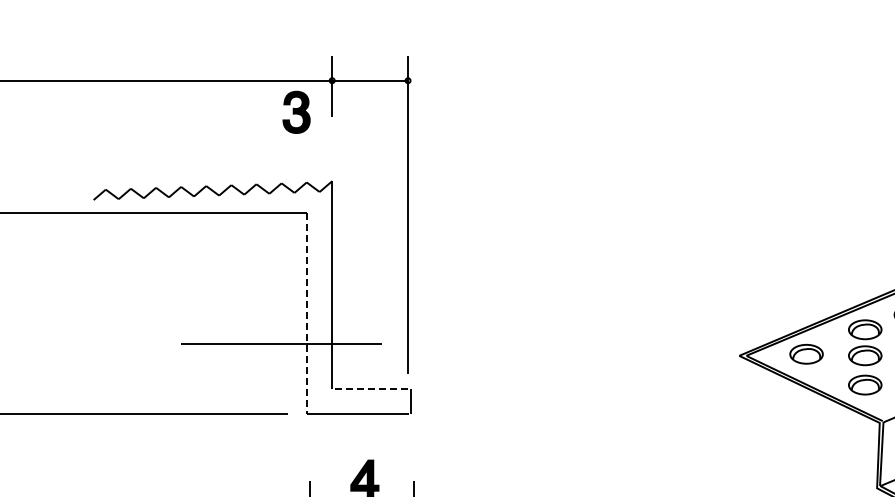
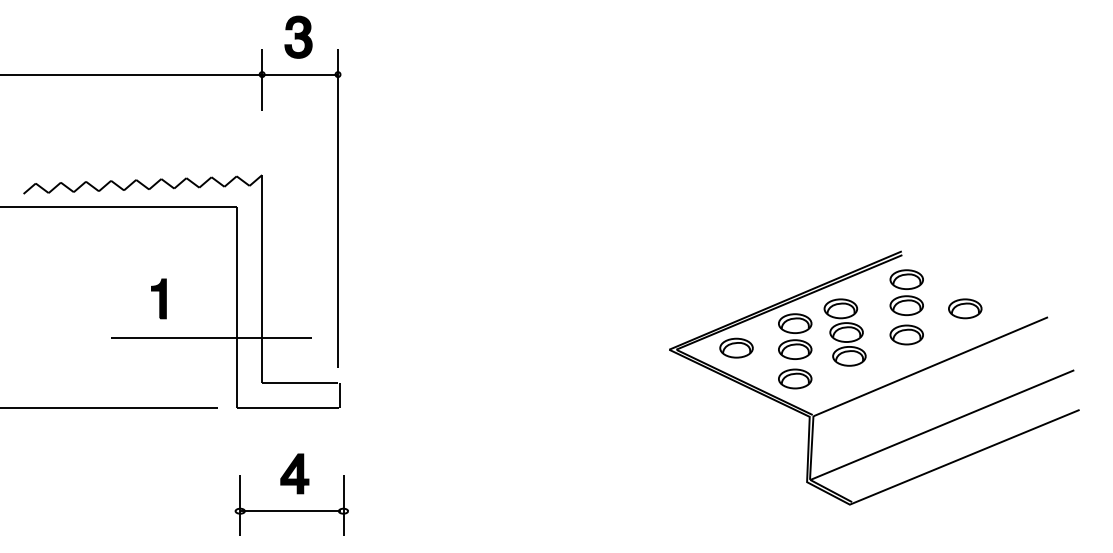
part: (296, 111) -> (298, 36), moved
part: (228, 304) -> (158, 298), added
line: (307, 313) -> (237, 307), dashed -> solid
line: (369, 388) -> (299, 382), dashed -> solid

